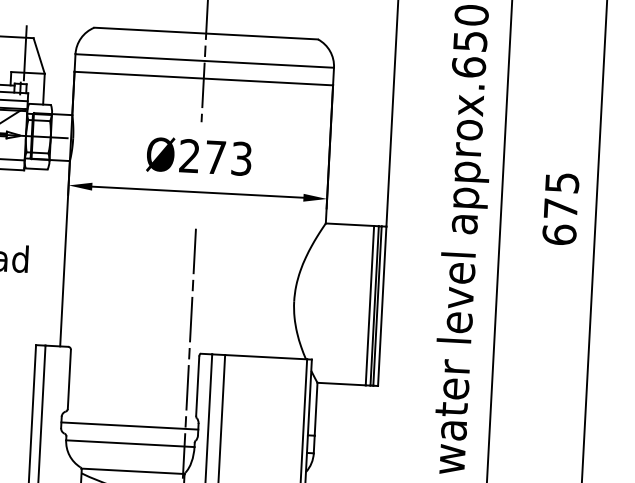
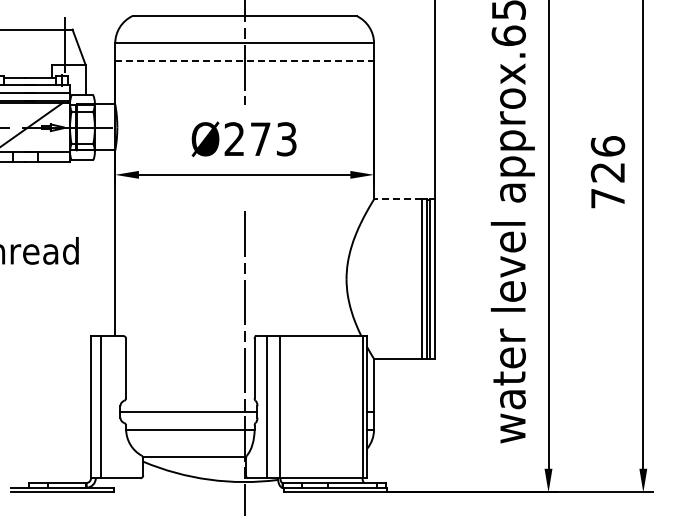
line: (204, 79) -> (245, 61), solid -> dashed
text: (560, 208) -> (607, 172), 675 -> 726
line: (349, 224) -> (397, 199), solid -> dashed

